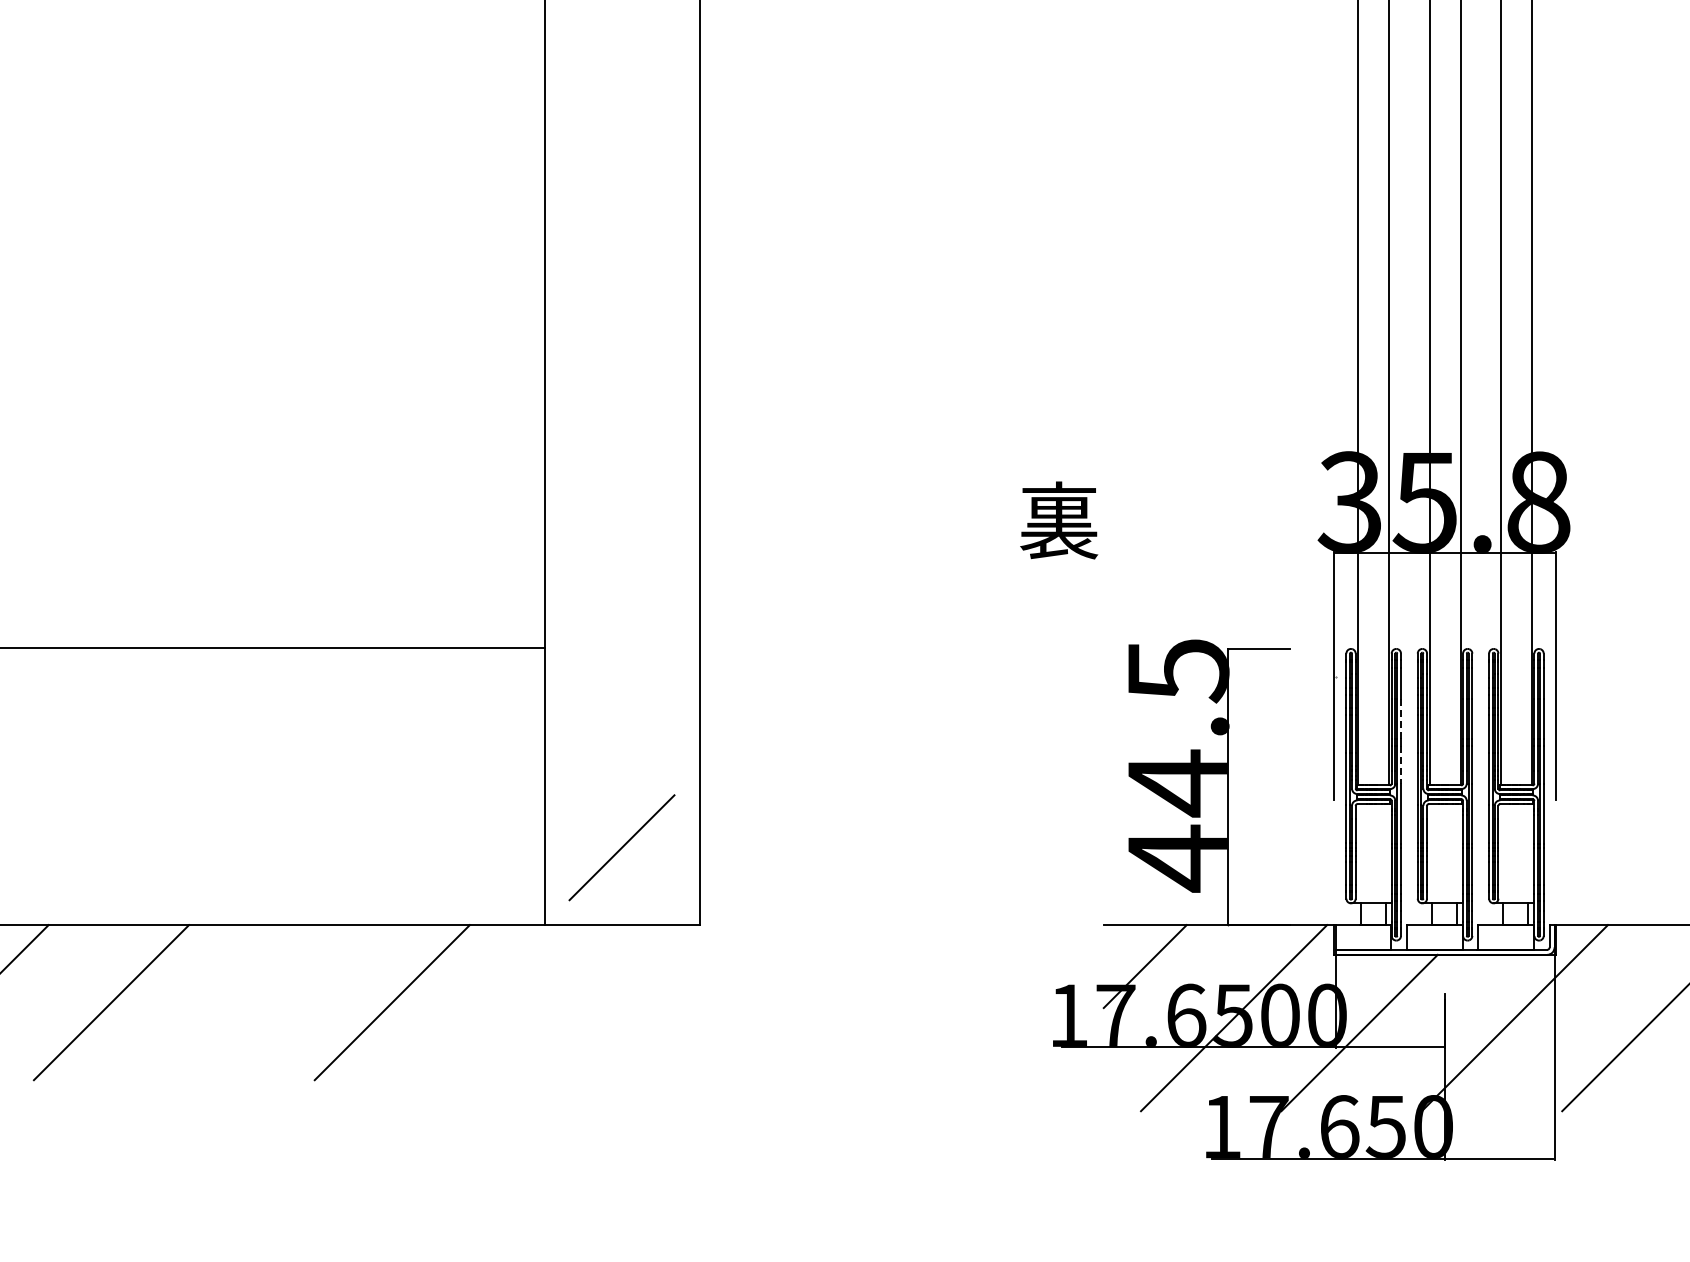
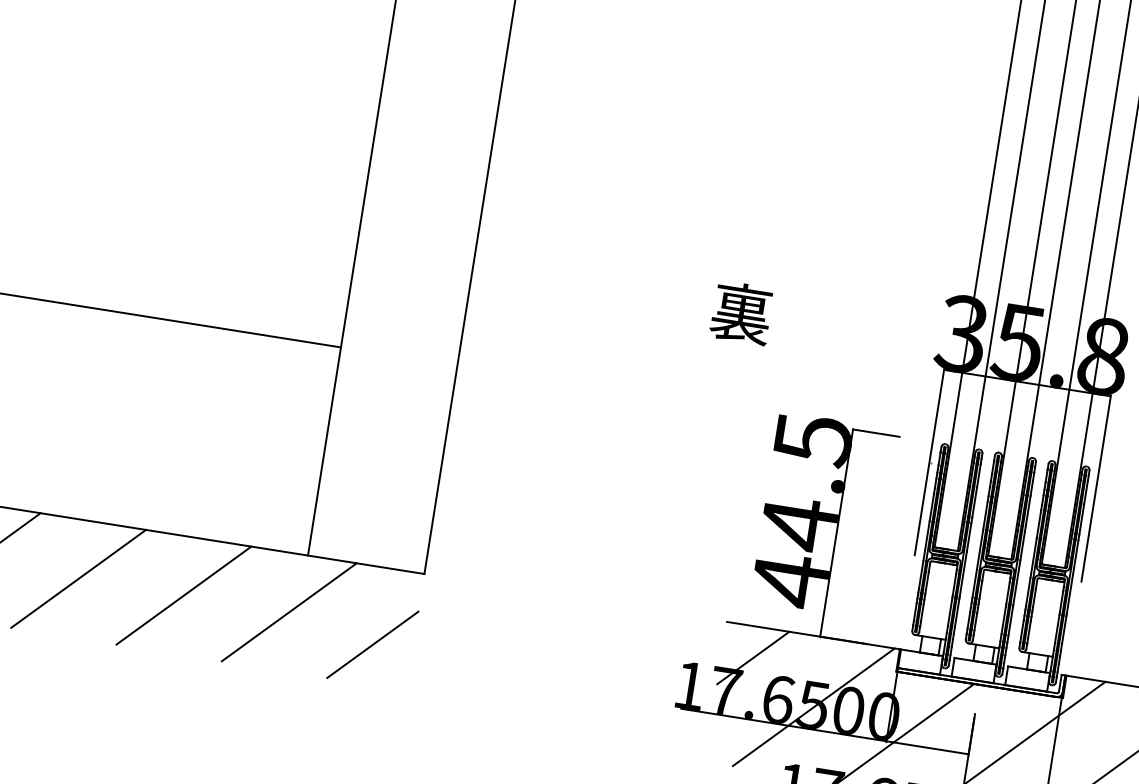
line: (1401, 719) -> (974, 503), dashed -> solid
line: (1401, 765) -> (969, 537), dashed -> solid
line: (621, 847) -> (372, 644), moved
line: (251, 1002) -> (78, 578), added
line: (532, 1002) -> (289, 612), added

